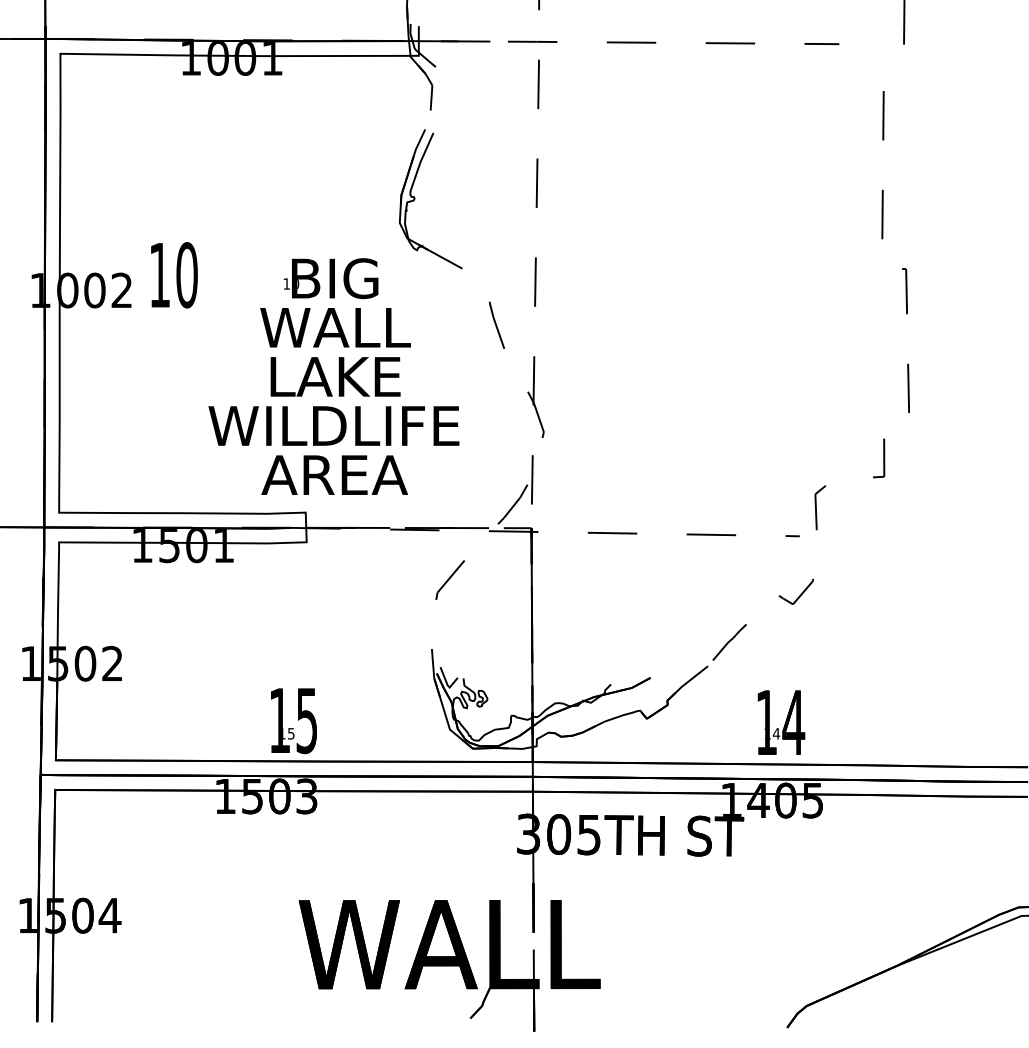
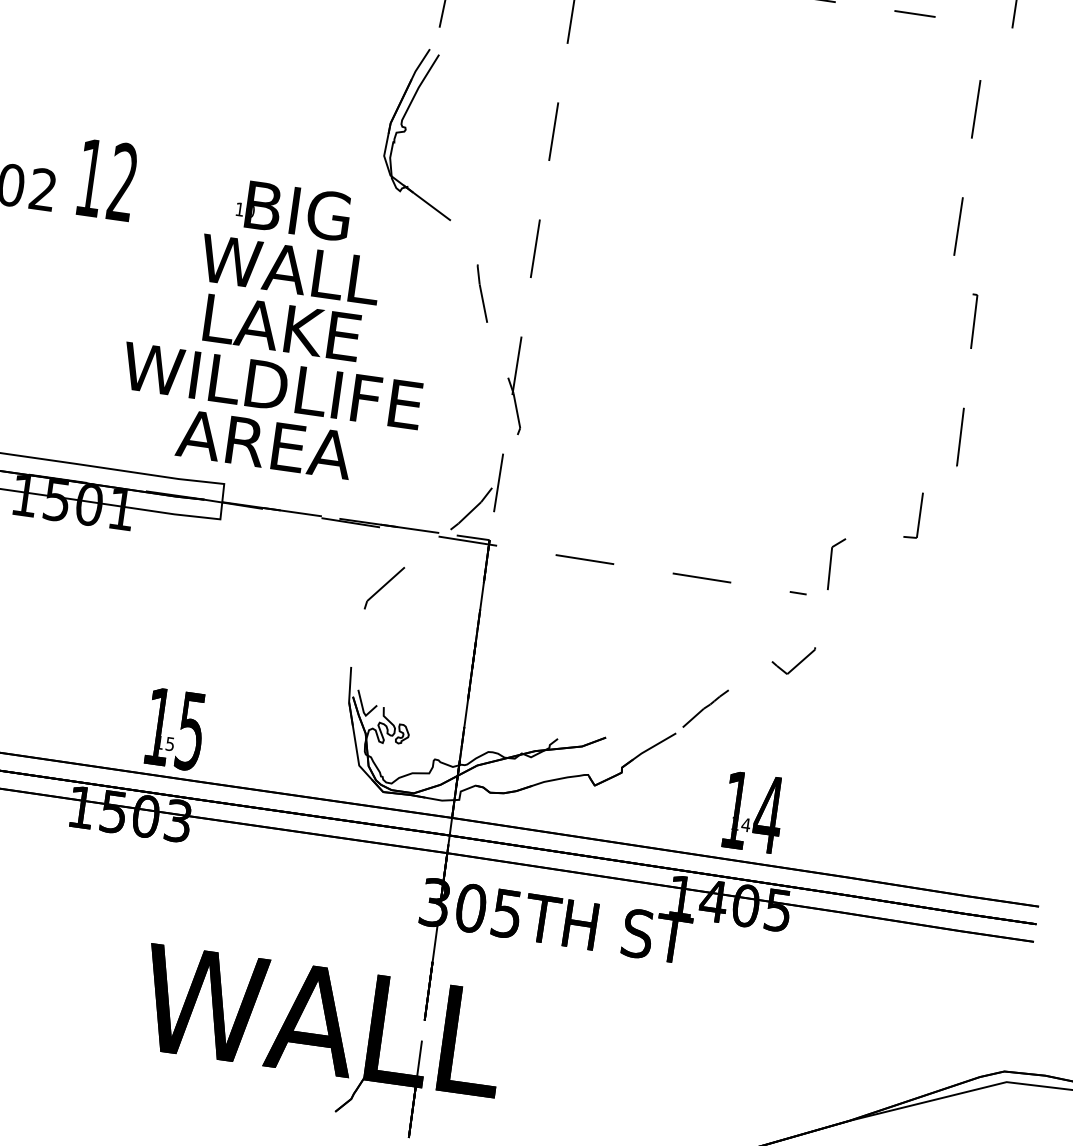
text: (186, 275) -> (122, 182), 10 -> 12

